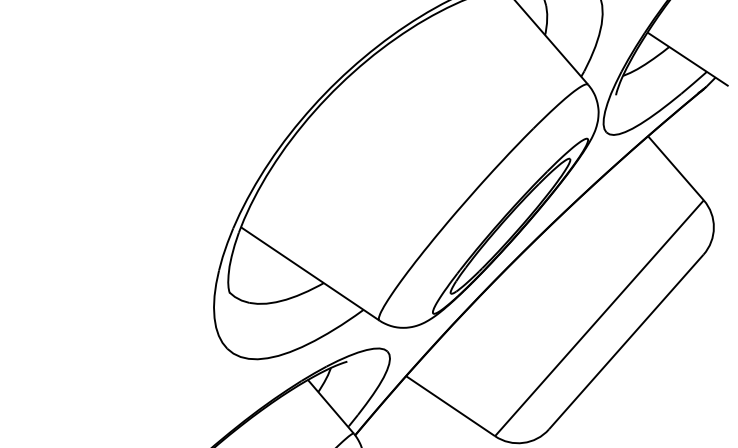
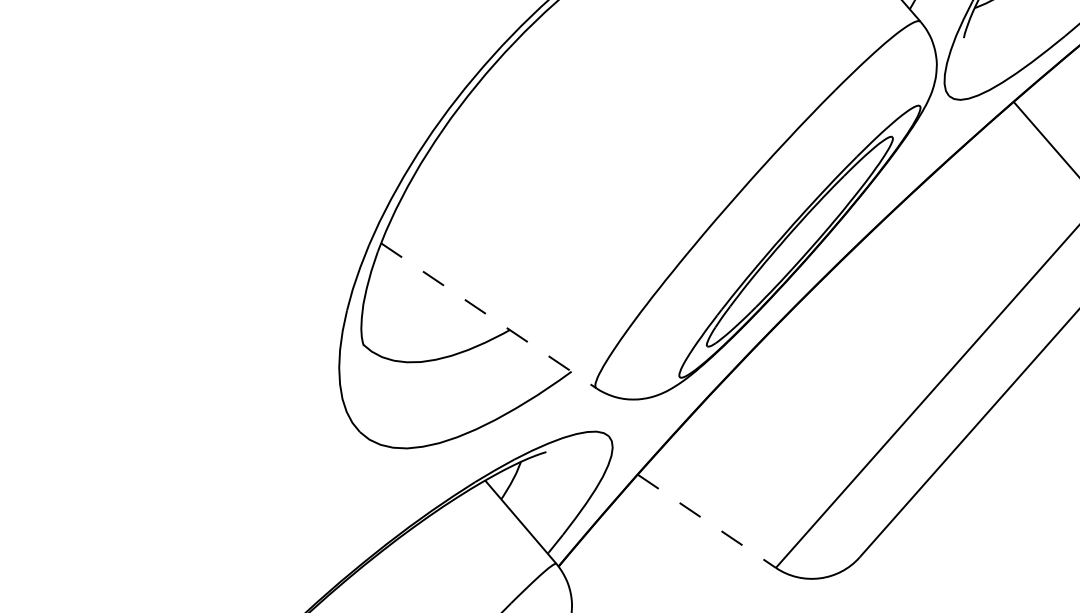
line: (310, 273) -> (489, 315), solid -> dashed
line: (450, 406) -> (706, 521), solid -> dashed

